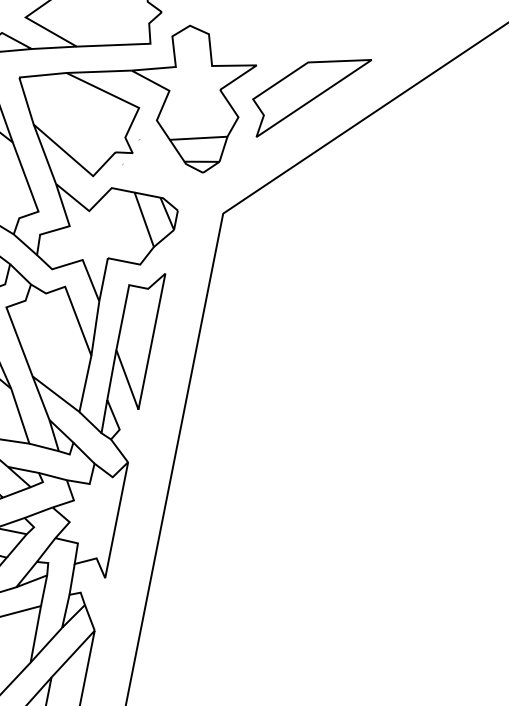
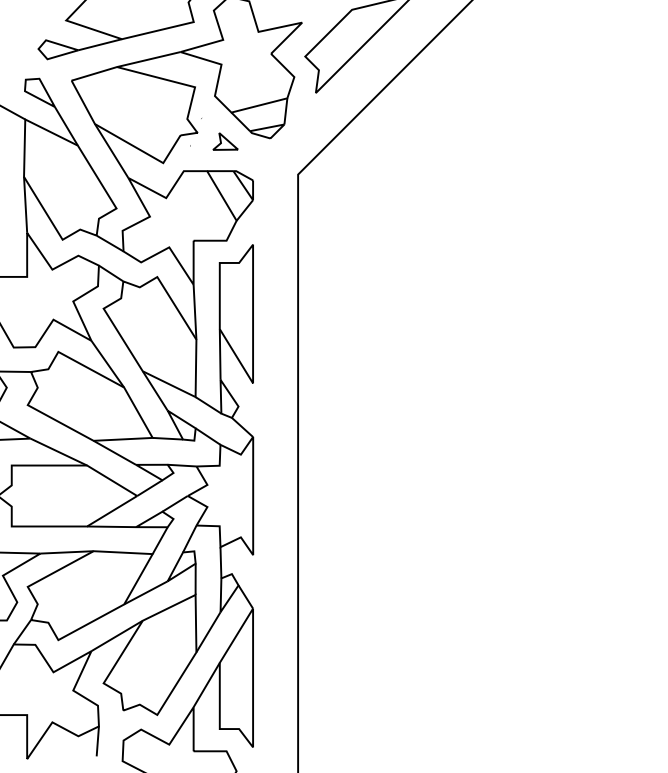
part: (158, 167) -> (225, 141), added

